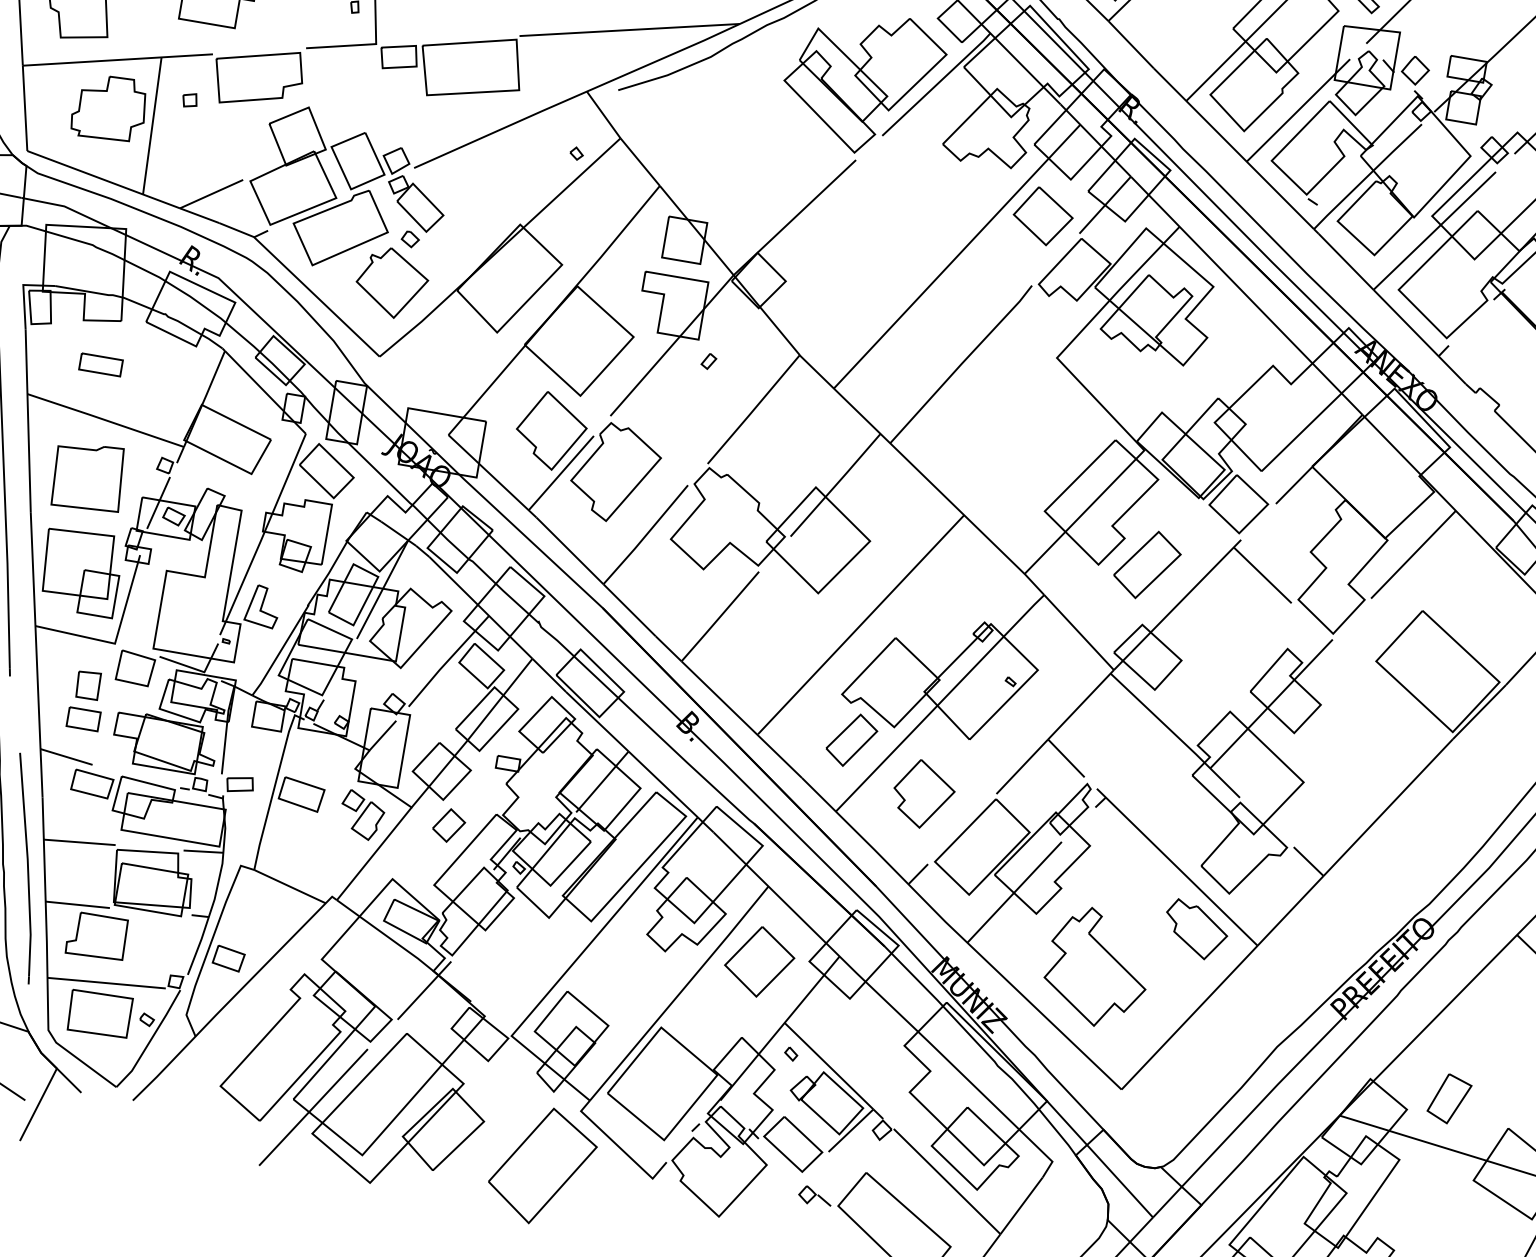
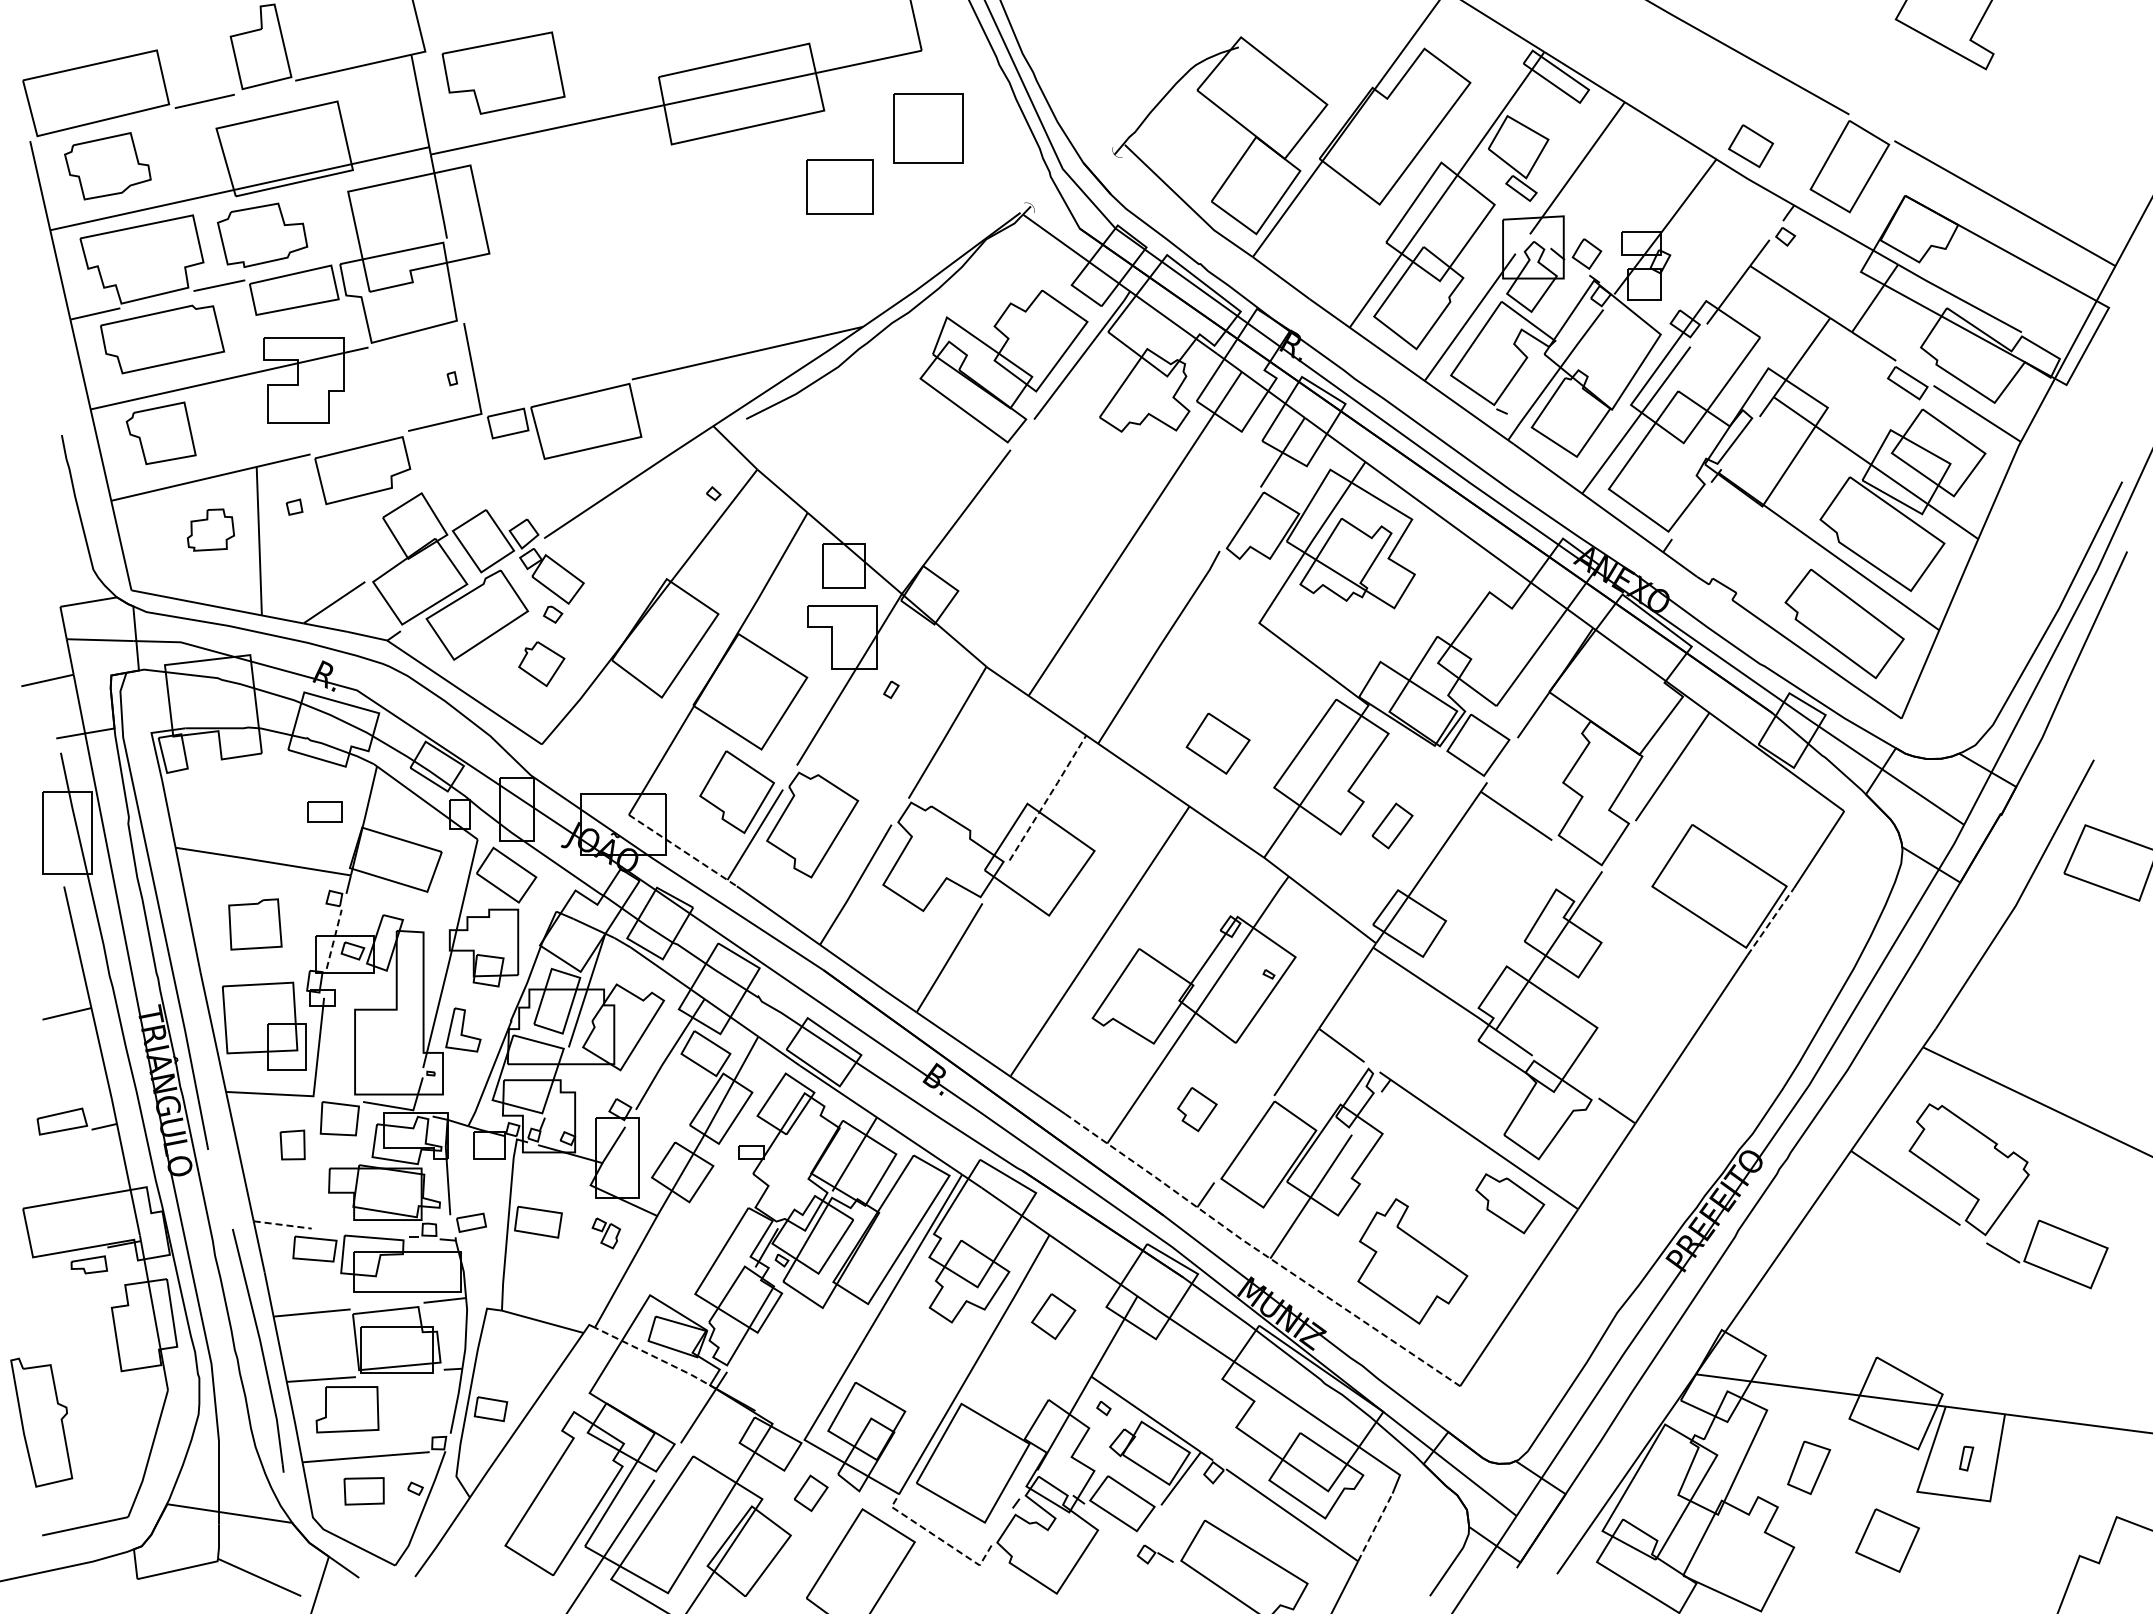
part: (109, 107) -> (210, 529), size x0.6
part: (1042, 216) -> (1217, 743), moved
part: (392, 282) -> (541, 663), size x0.6
part: (101, 364) -> (248, 803), removed
line: (492, 476) -> (682, 850), solid -> dashed
part: (88, 477) -> (255, 924), size x0.7
line: (836, 484) -> (1048, 797), solid -> dashed
line: (159, 502) -> (334, 938), solid -> dashed
part: (1147, 564) -> (1392, 825), size x0.6
line: (1479, 711) -> (1770, 921), solid -> dashed
part: (83, 718) -> (324, 811), moved
part: (852, 739) -> (1111, 1064), removed
line: (67, 757) -> (283, 1225), solid -> dashed
part: (923, 794) -> (1197, 1109), size x0.6
part: (362, 815) -> (606, 1233), size x0.6
part: (448, 825) -> (810, 1493), moved
line: (959, 934) -> (1260, 1251), solid -> dashed
line: (388, 937) -> (656, 1357), solid -> dashed
part: (759, 961) -> (1053, 1316), size x0.6
part: (98, 1014) -> (363, 1491), size x0.6
part: (1449, 1098) -> (1809, 1467), moved
line: (619, 1147) -> (939, 1538), solid -> dashed
line: (1021, 1205) -> (1375, 1527), solid -> dashed

